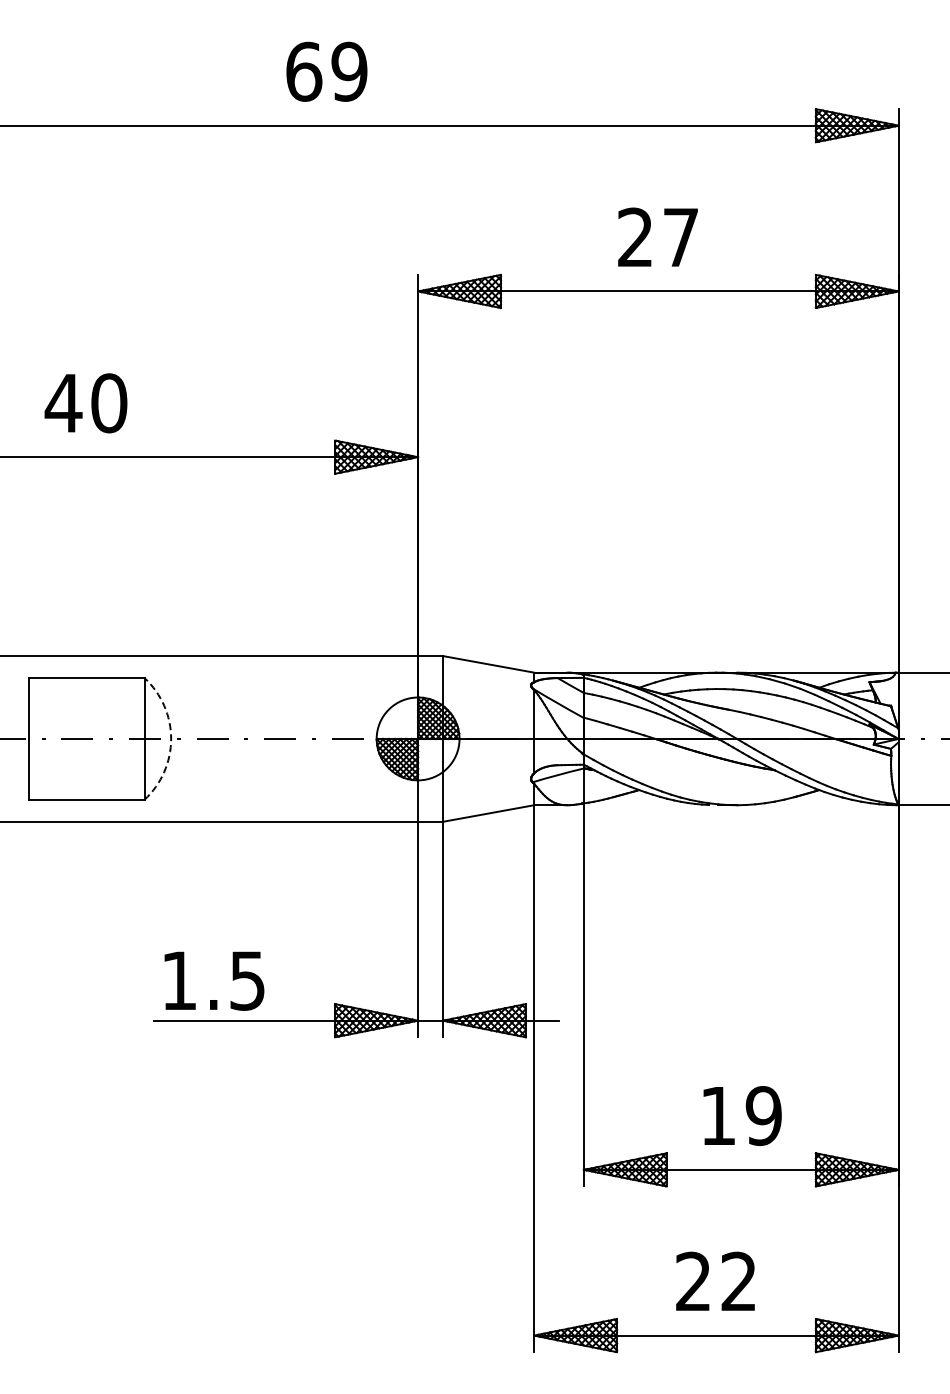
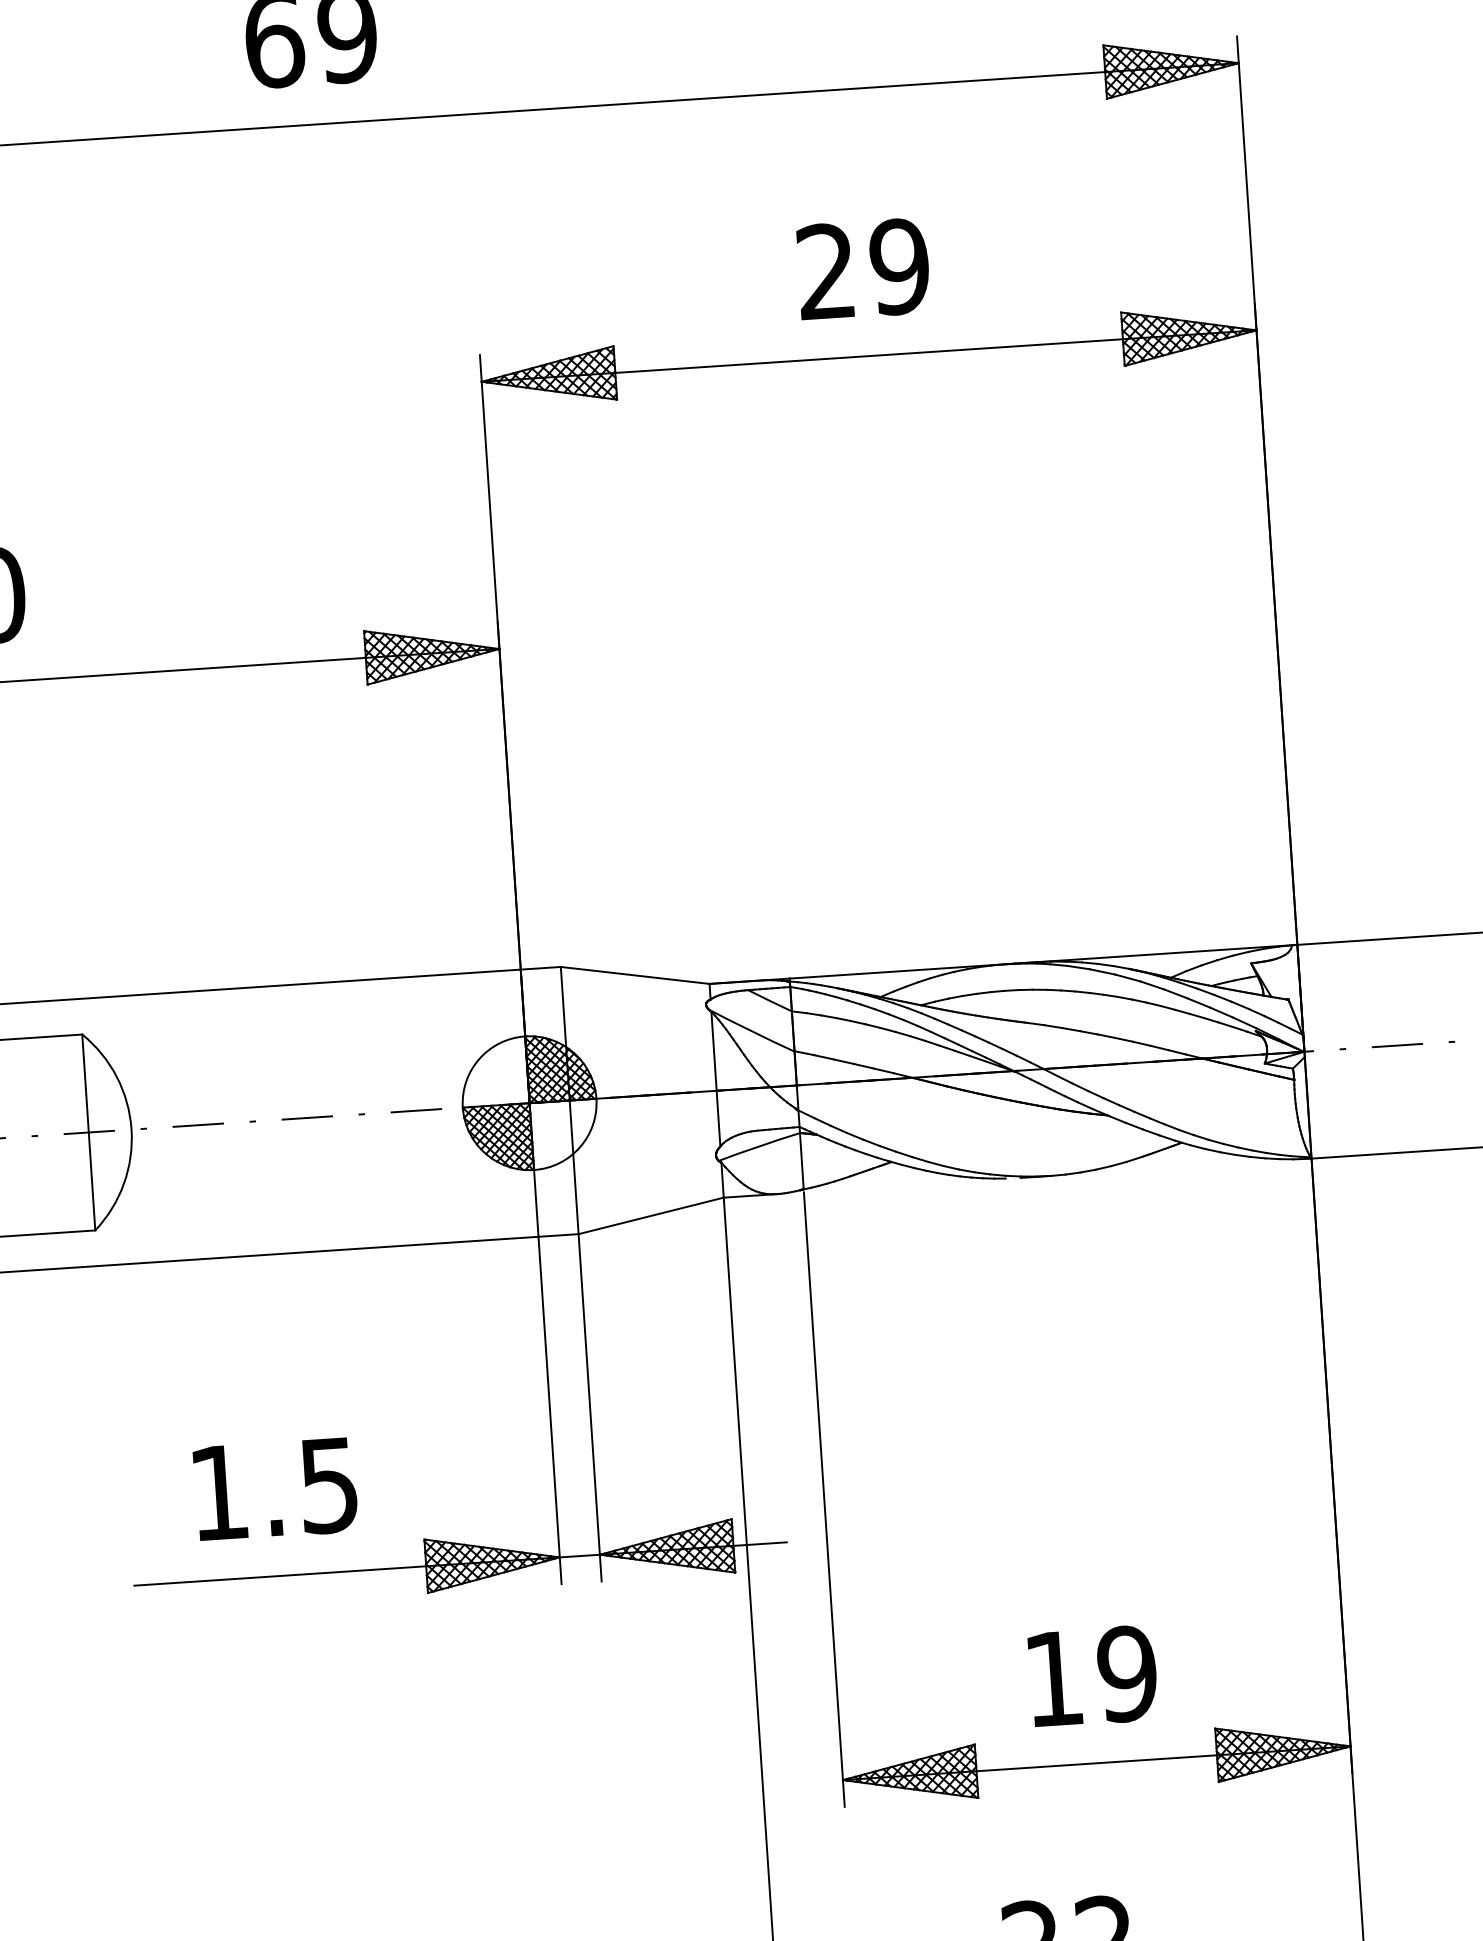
text: (680, 237) -> (898, 266), 27 -> 29
arc: (171, 738) -> (132, 1128), dashed -> solid
text: (214, 980) -> (275, 1488), moved

